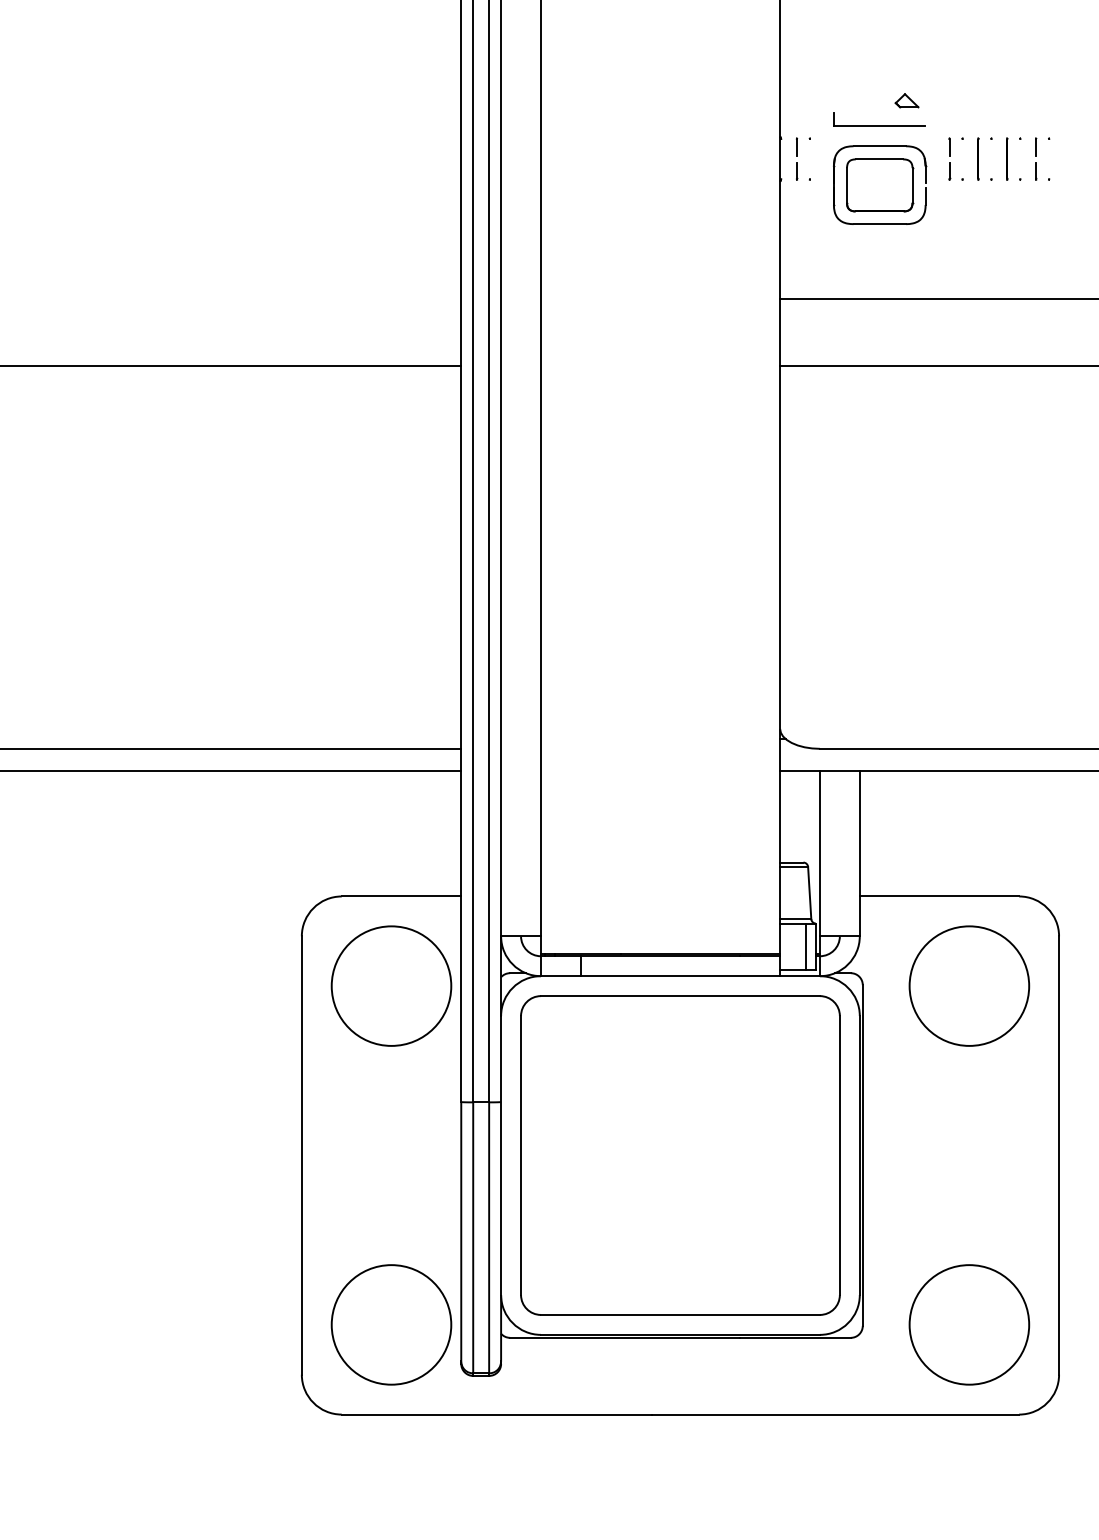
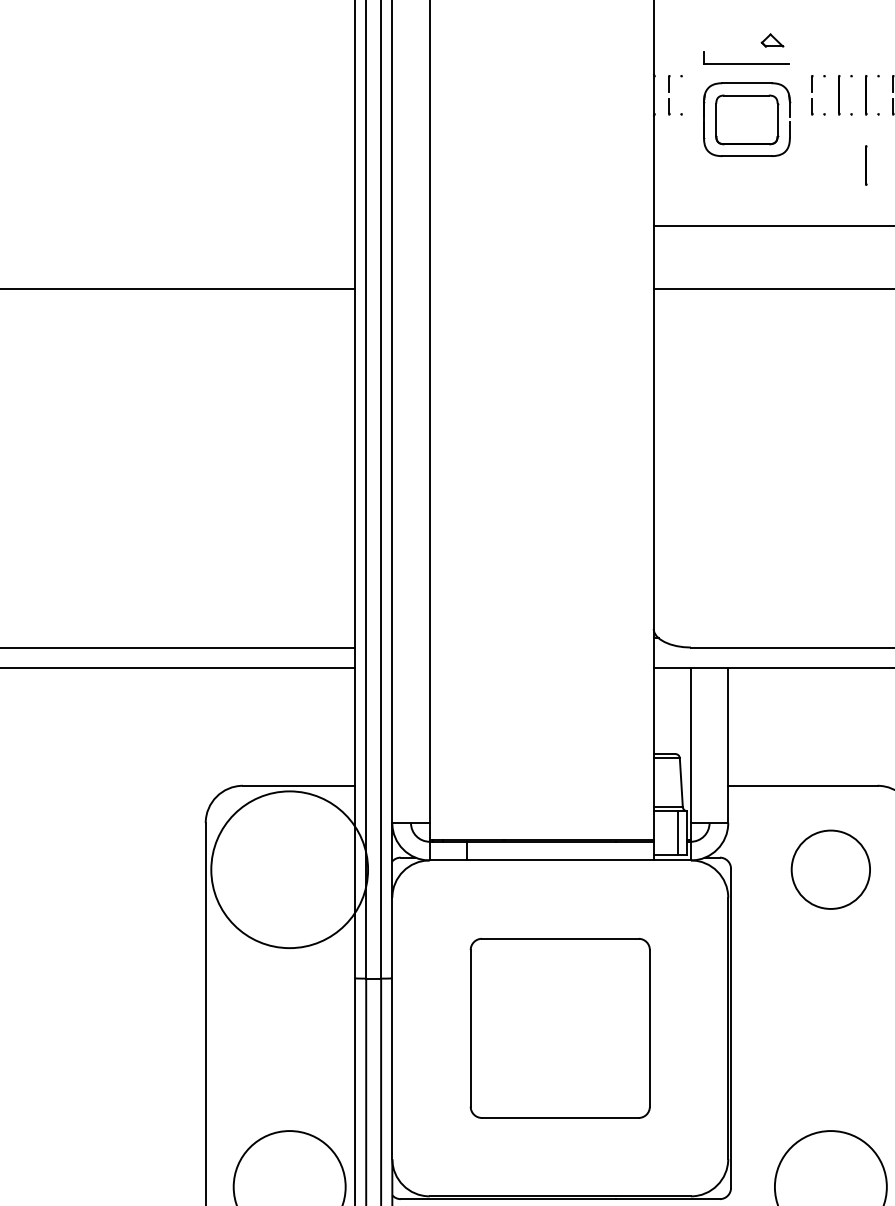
line: (1007, 233) -> (866, 164), added
circle: (391, 985) -> (289, 869), size x1.4
circle: (969, 985) -> (830, 869), size x0.7
part: (680, 1155) -> (560, 1028), size x0.6

